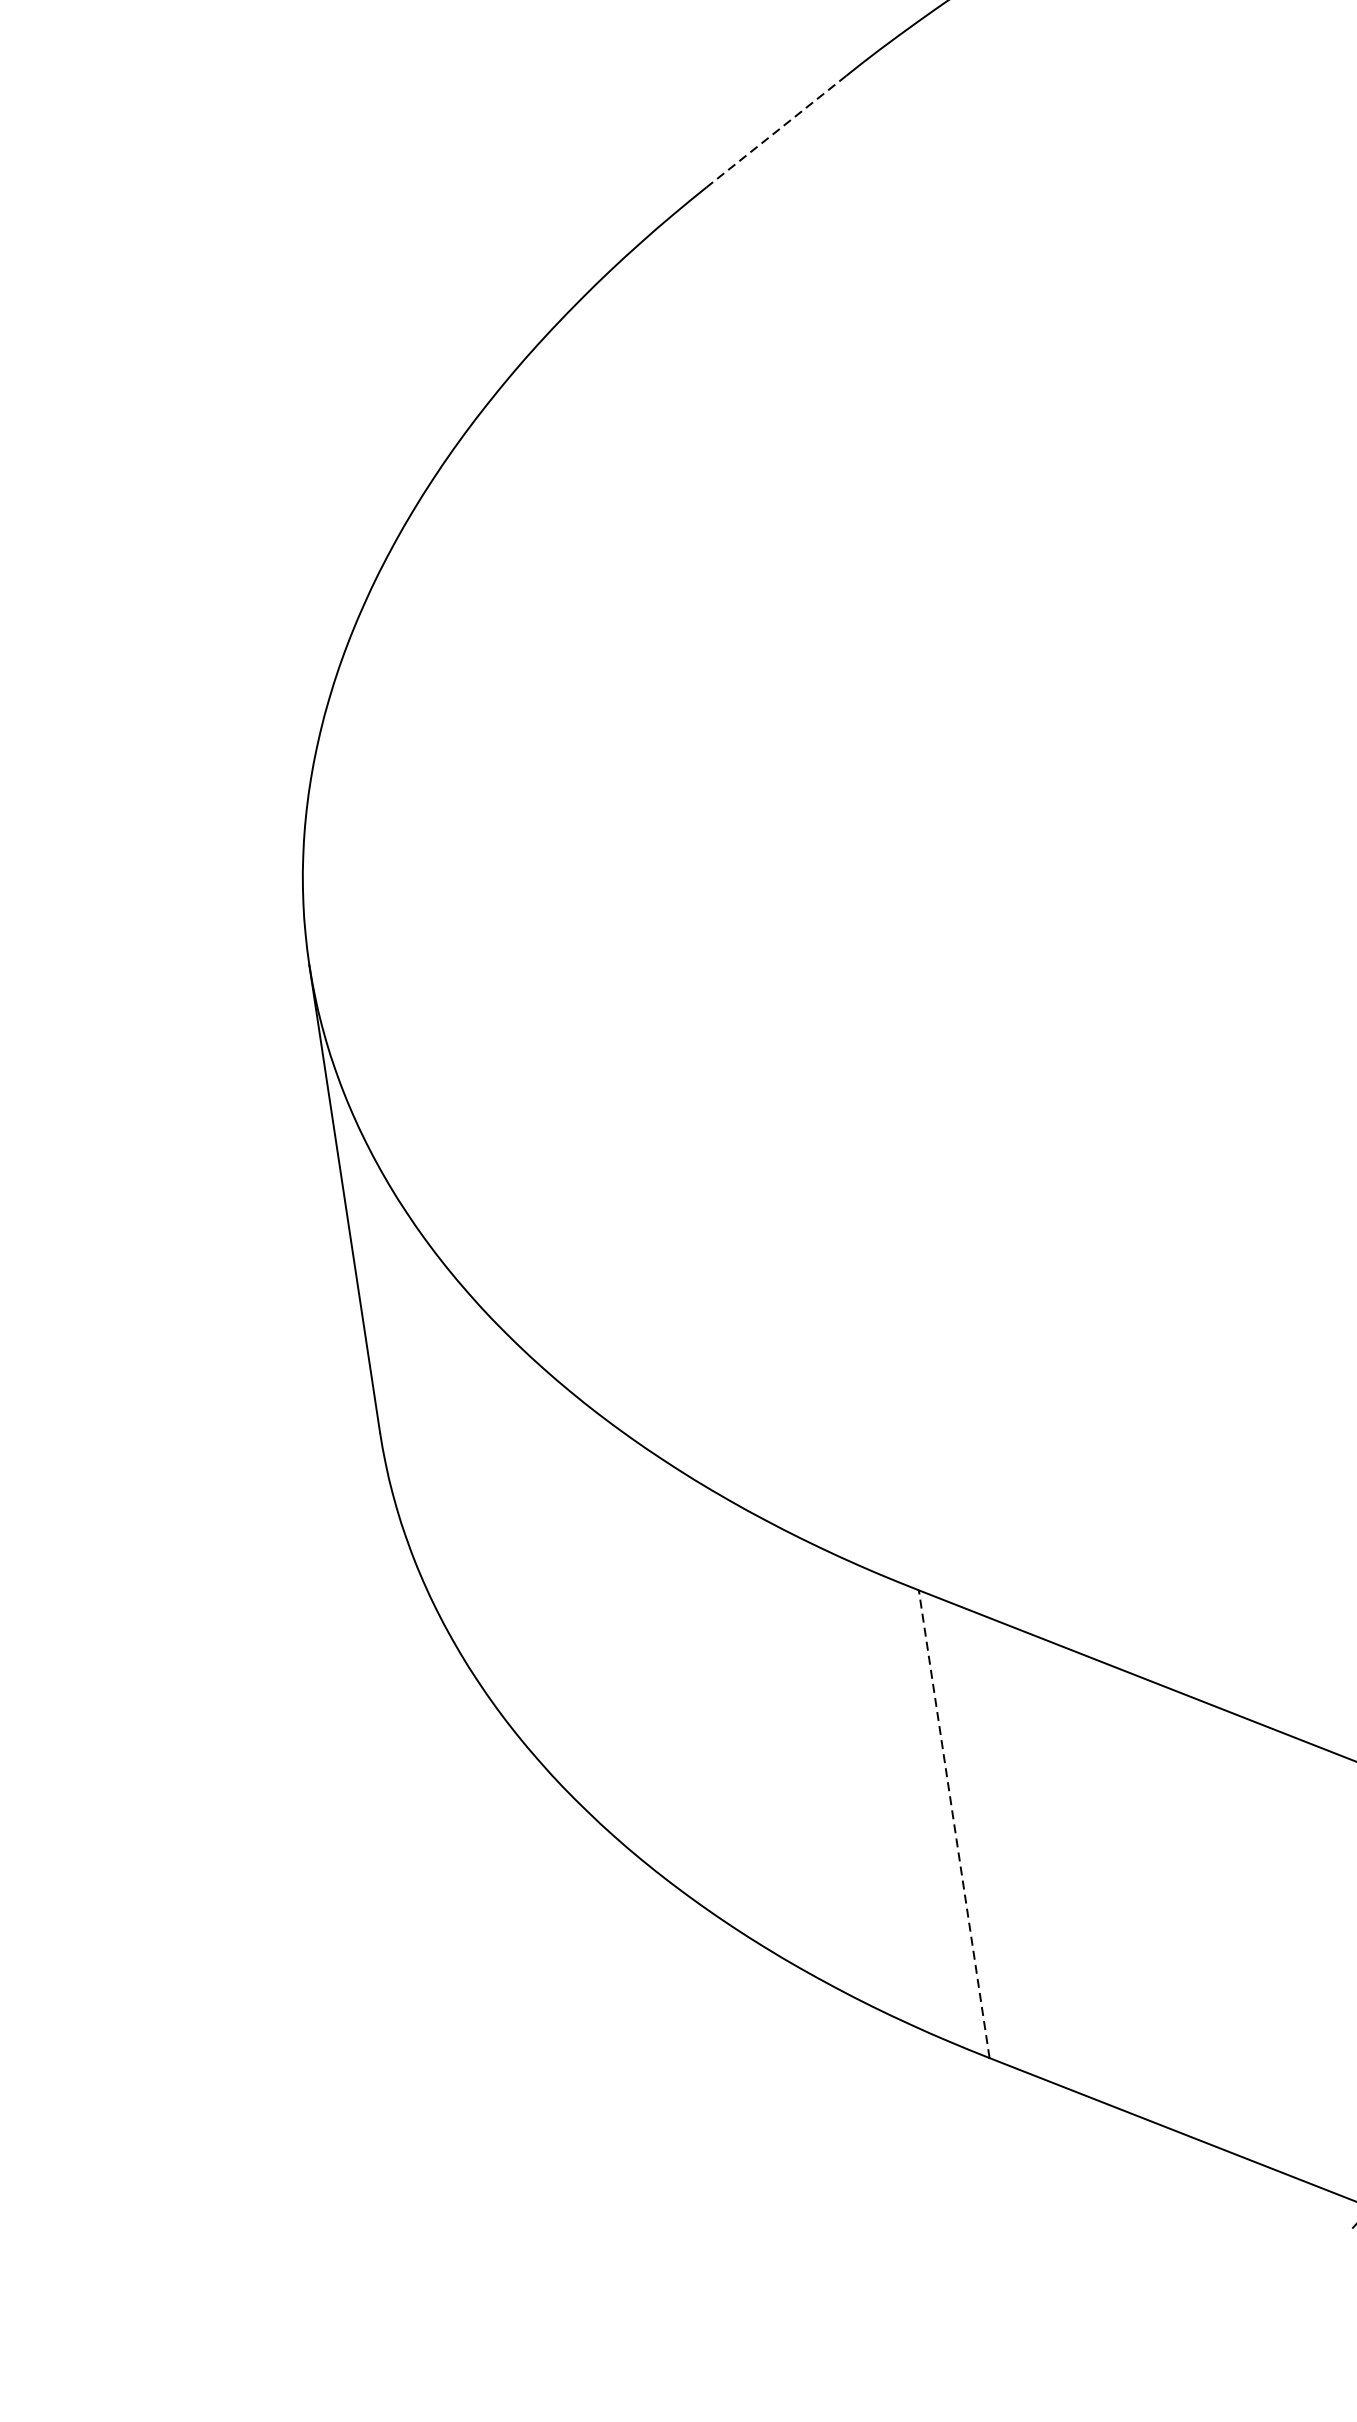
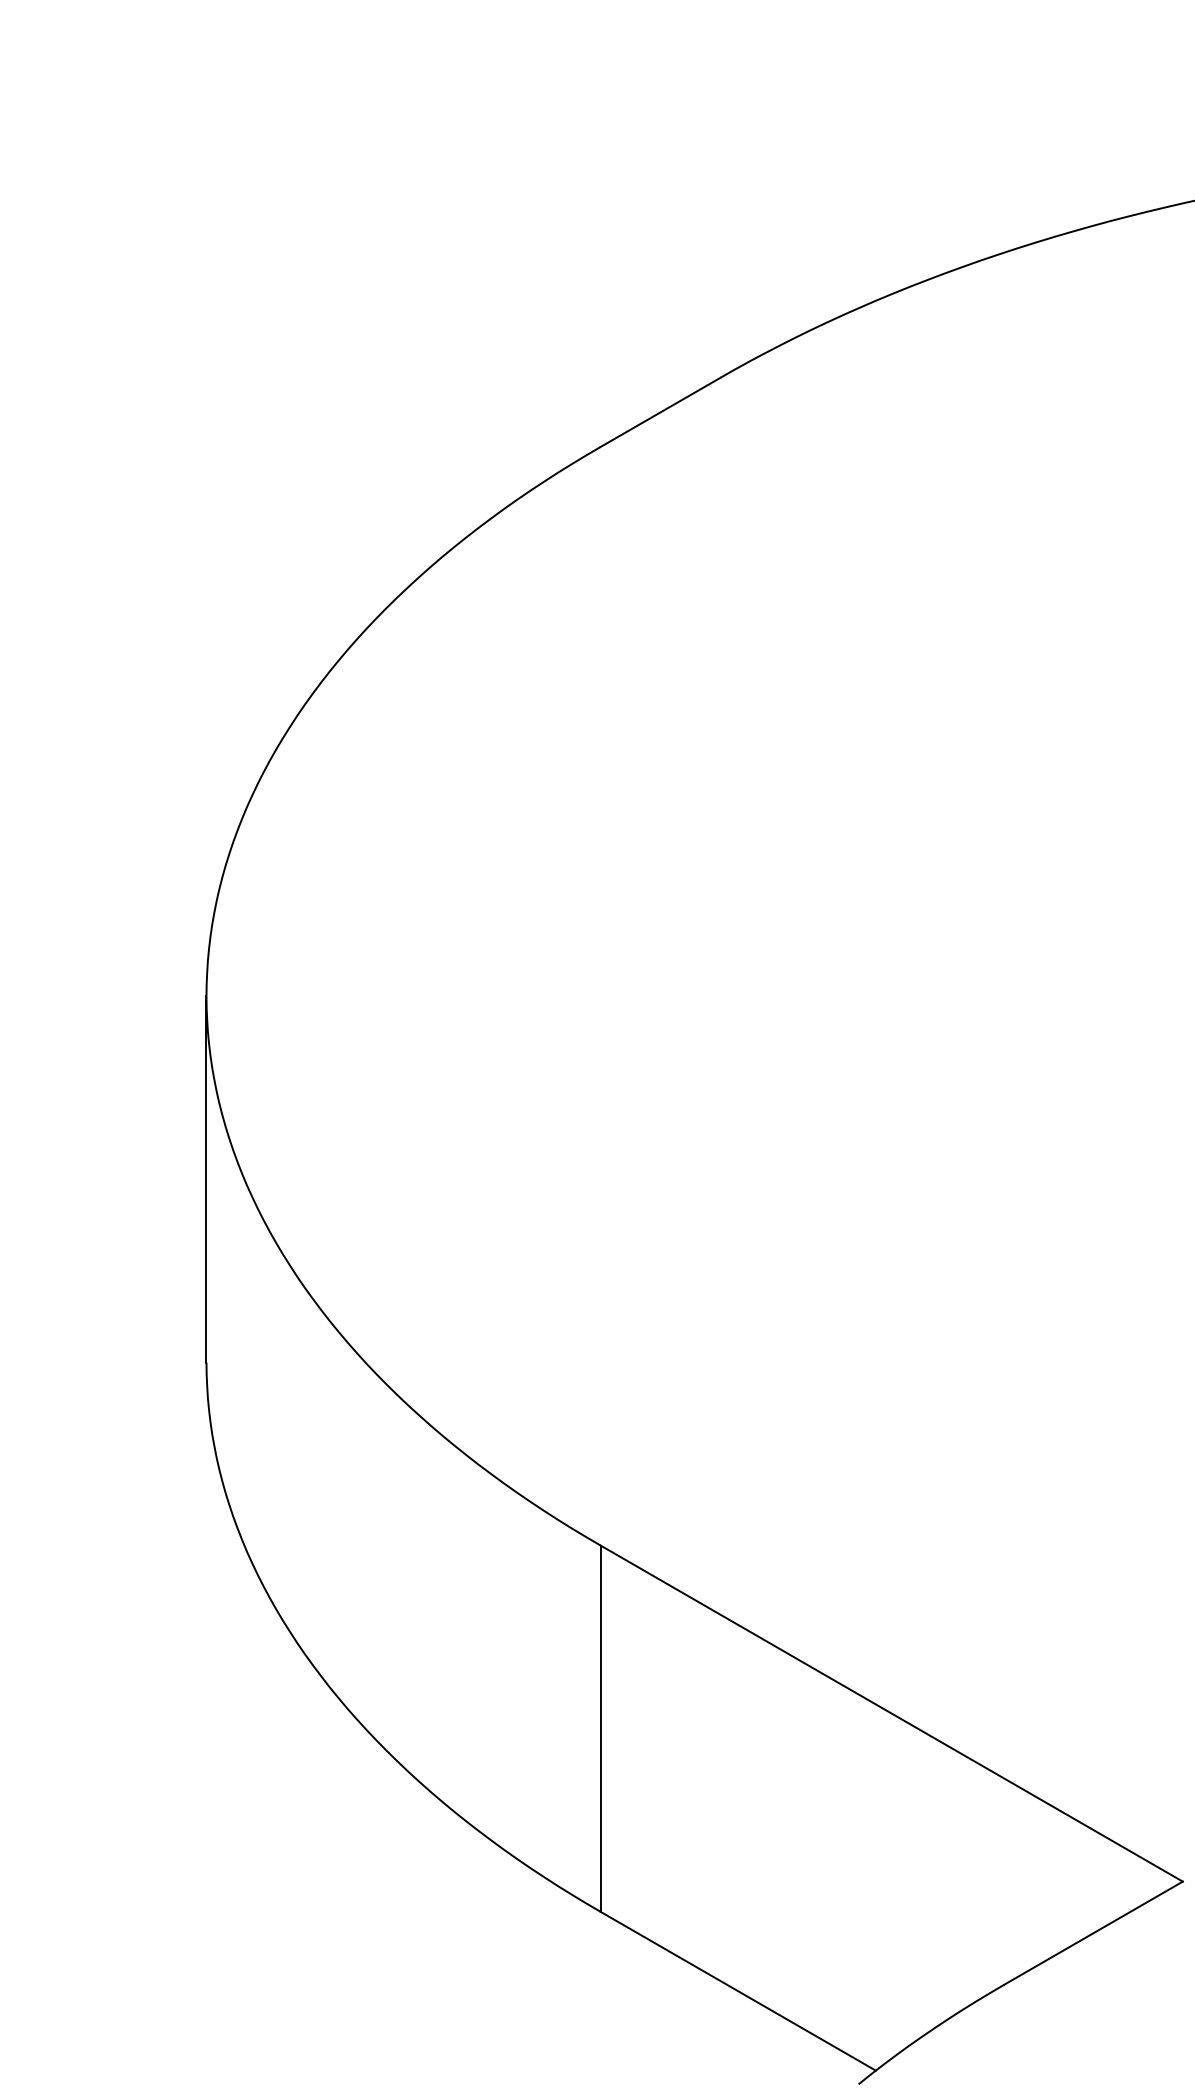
line: (776, 131) -> (660, 412), dashed -> solid
line: (953, 1823) -> (600, 1728), dashed -> solid

